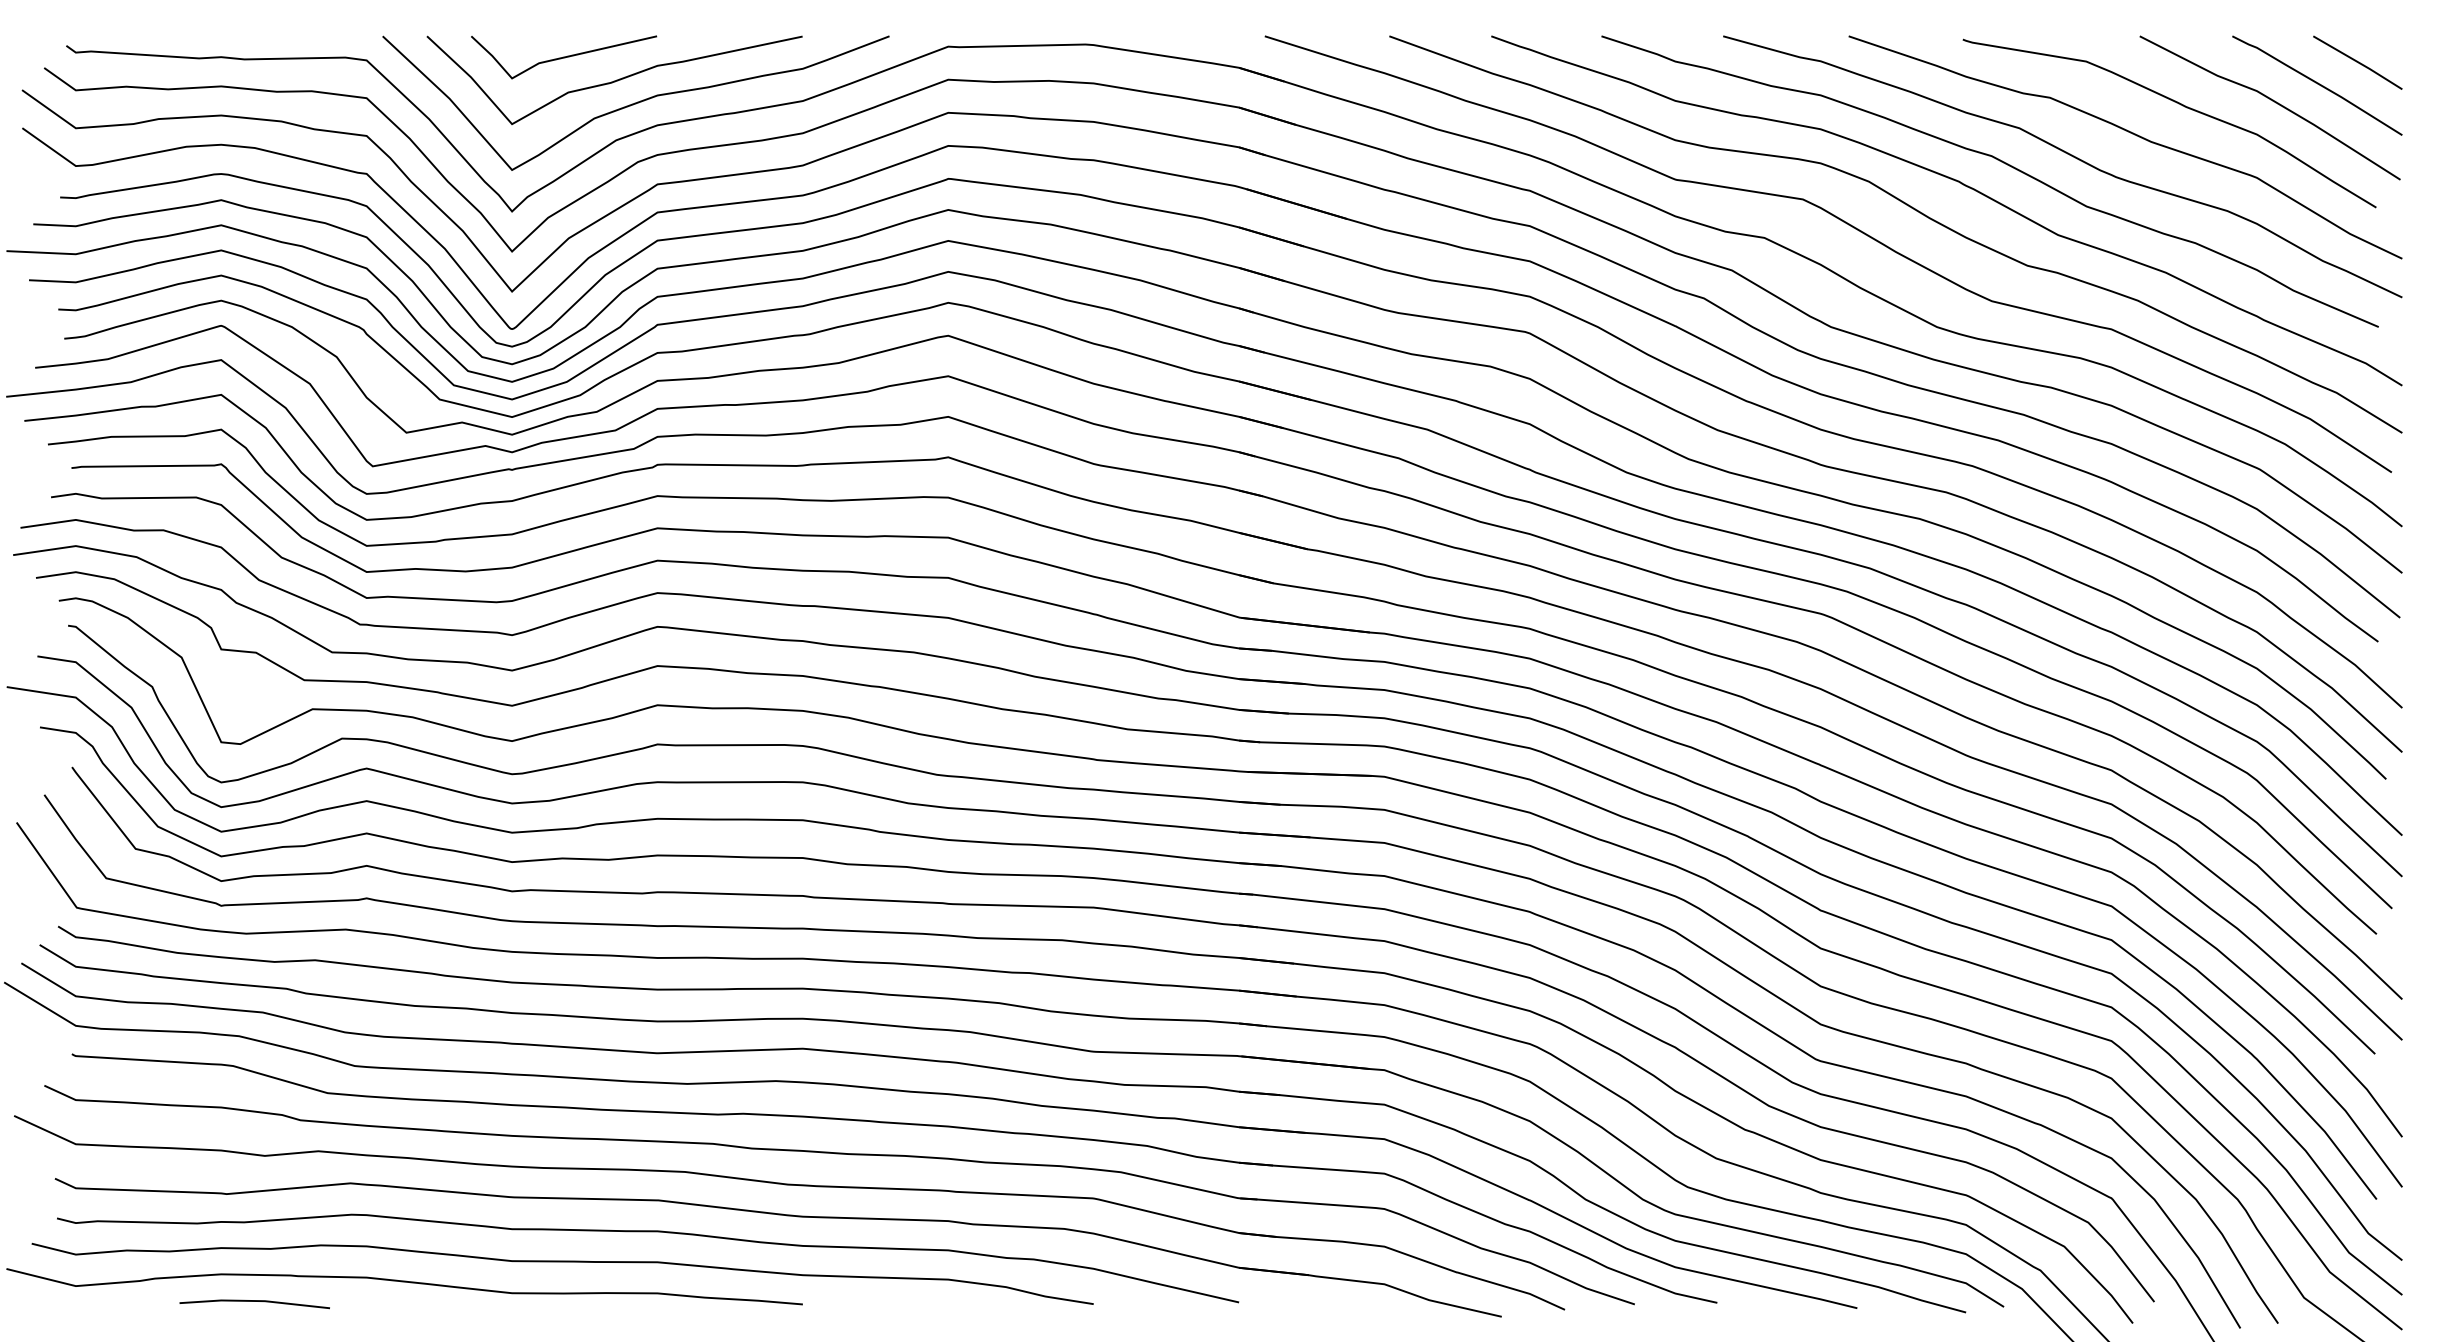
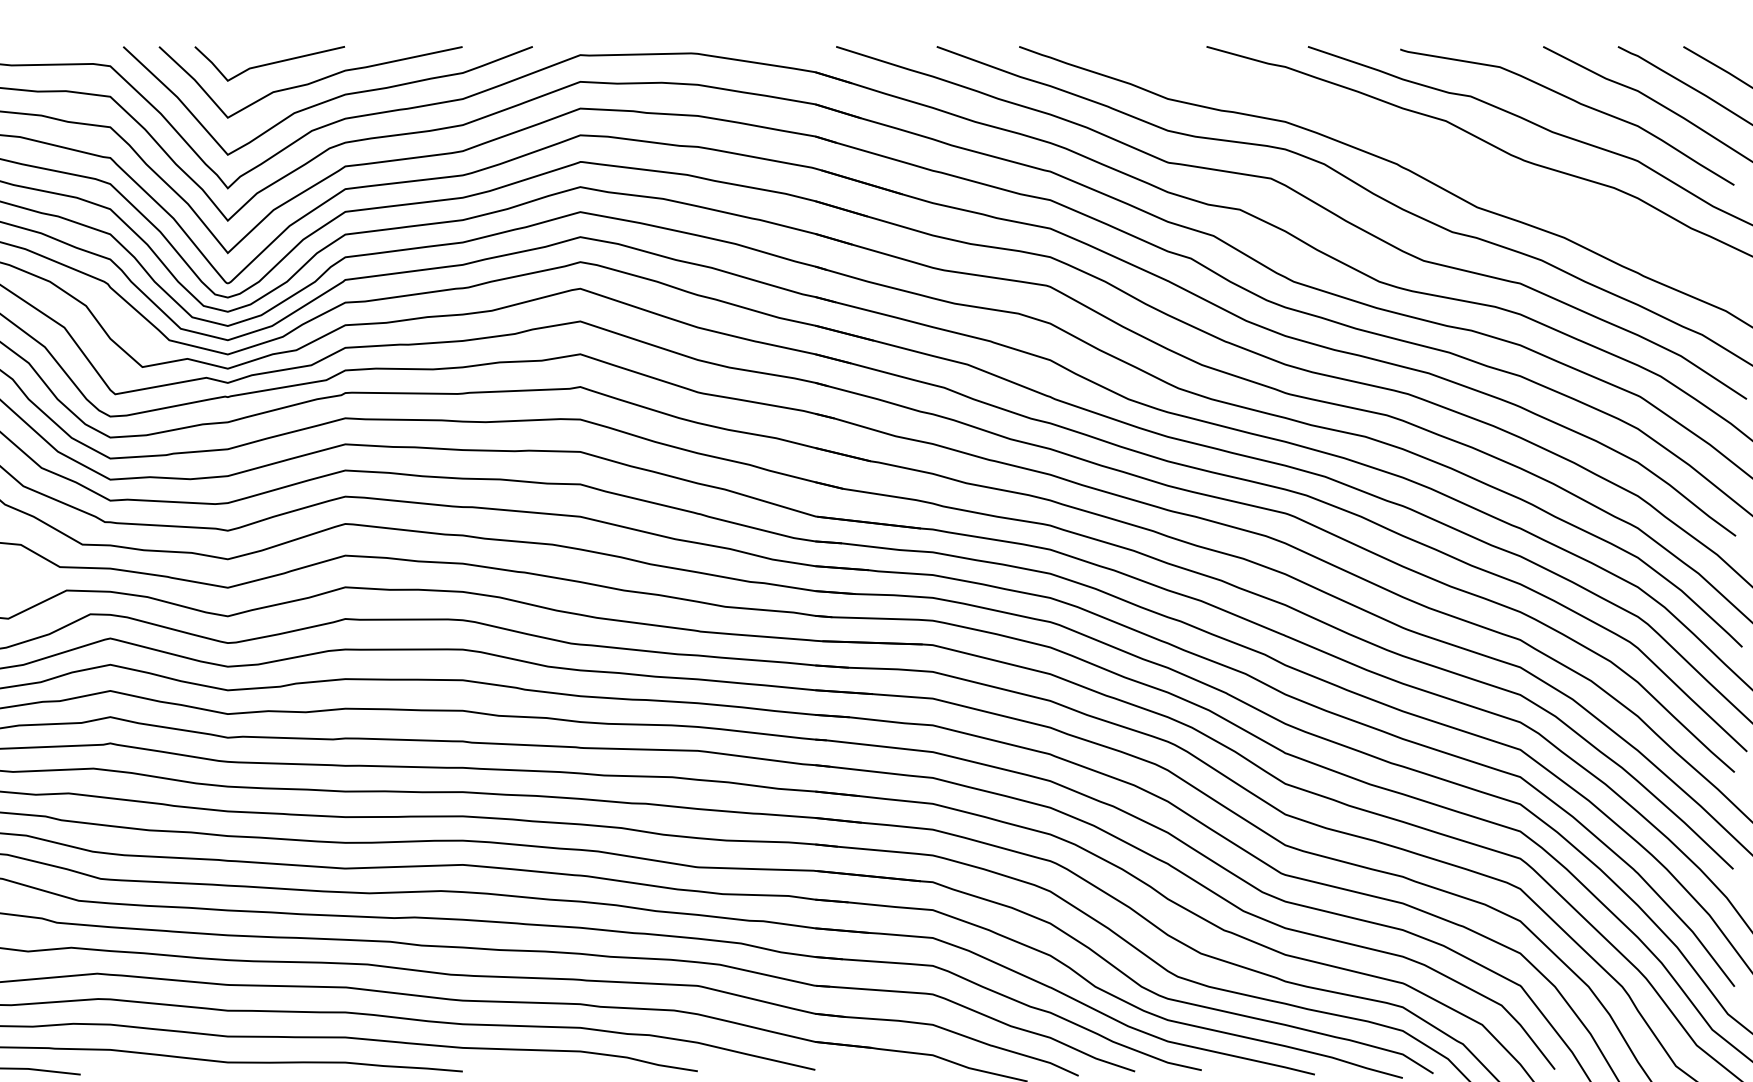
curve: (1999, 161) -> (1429, 147), removed

